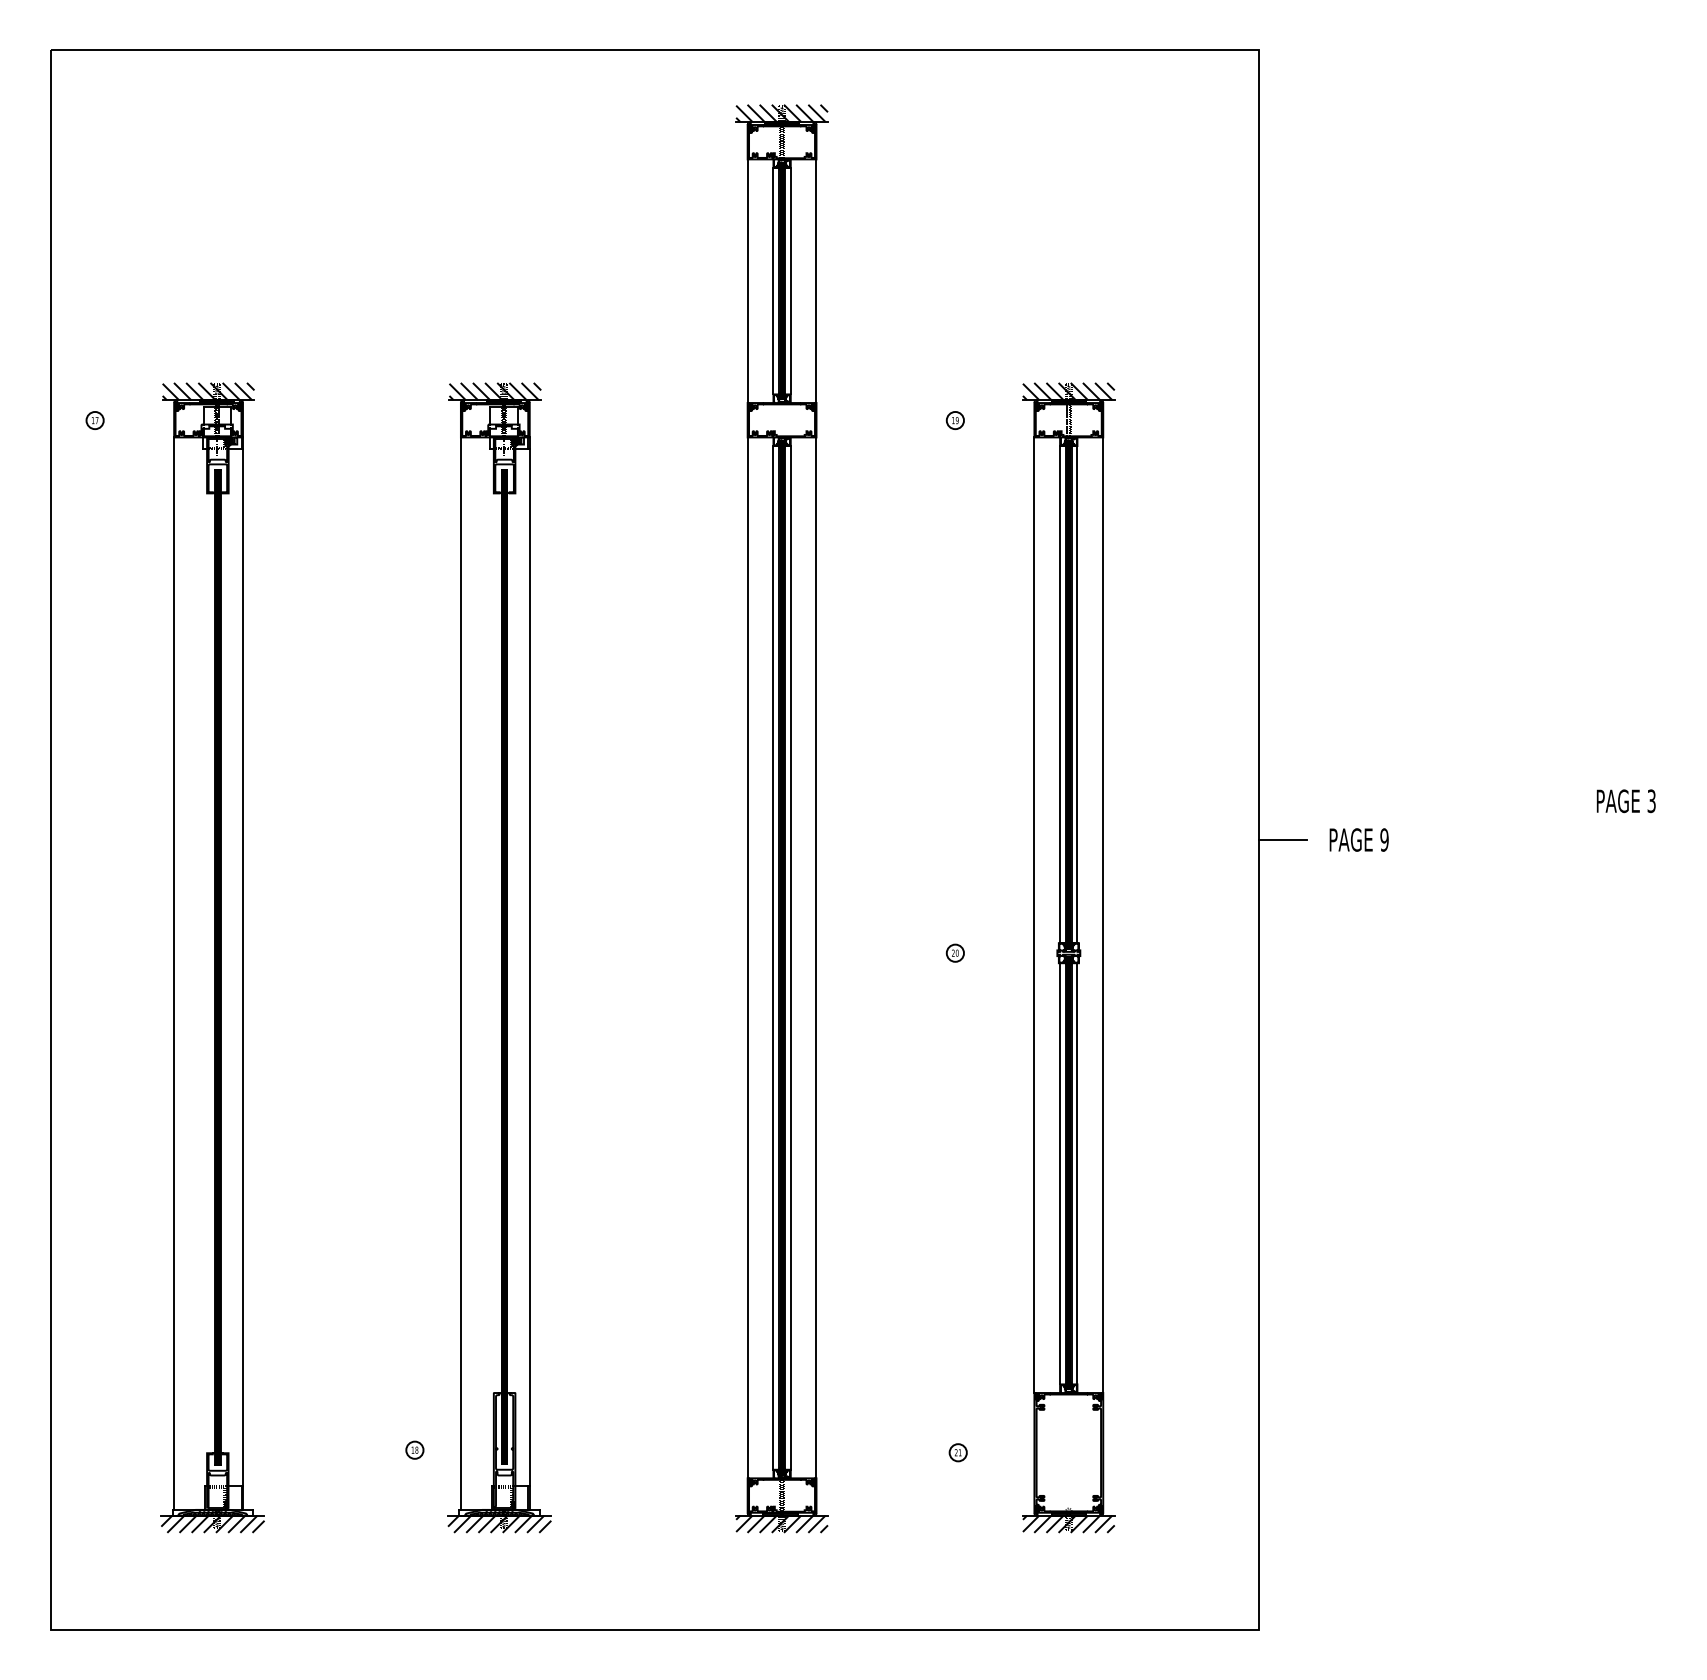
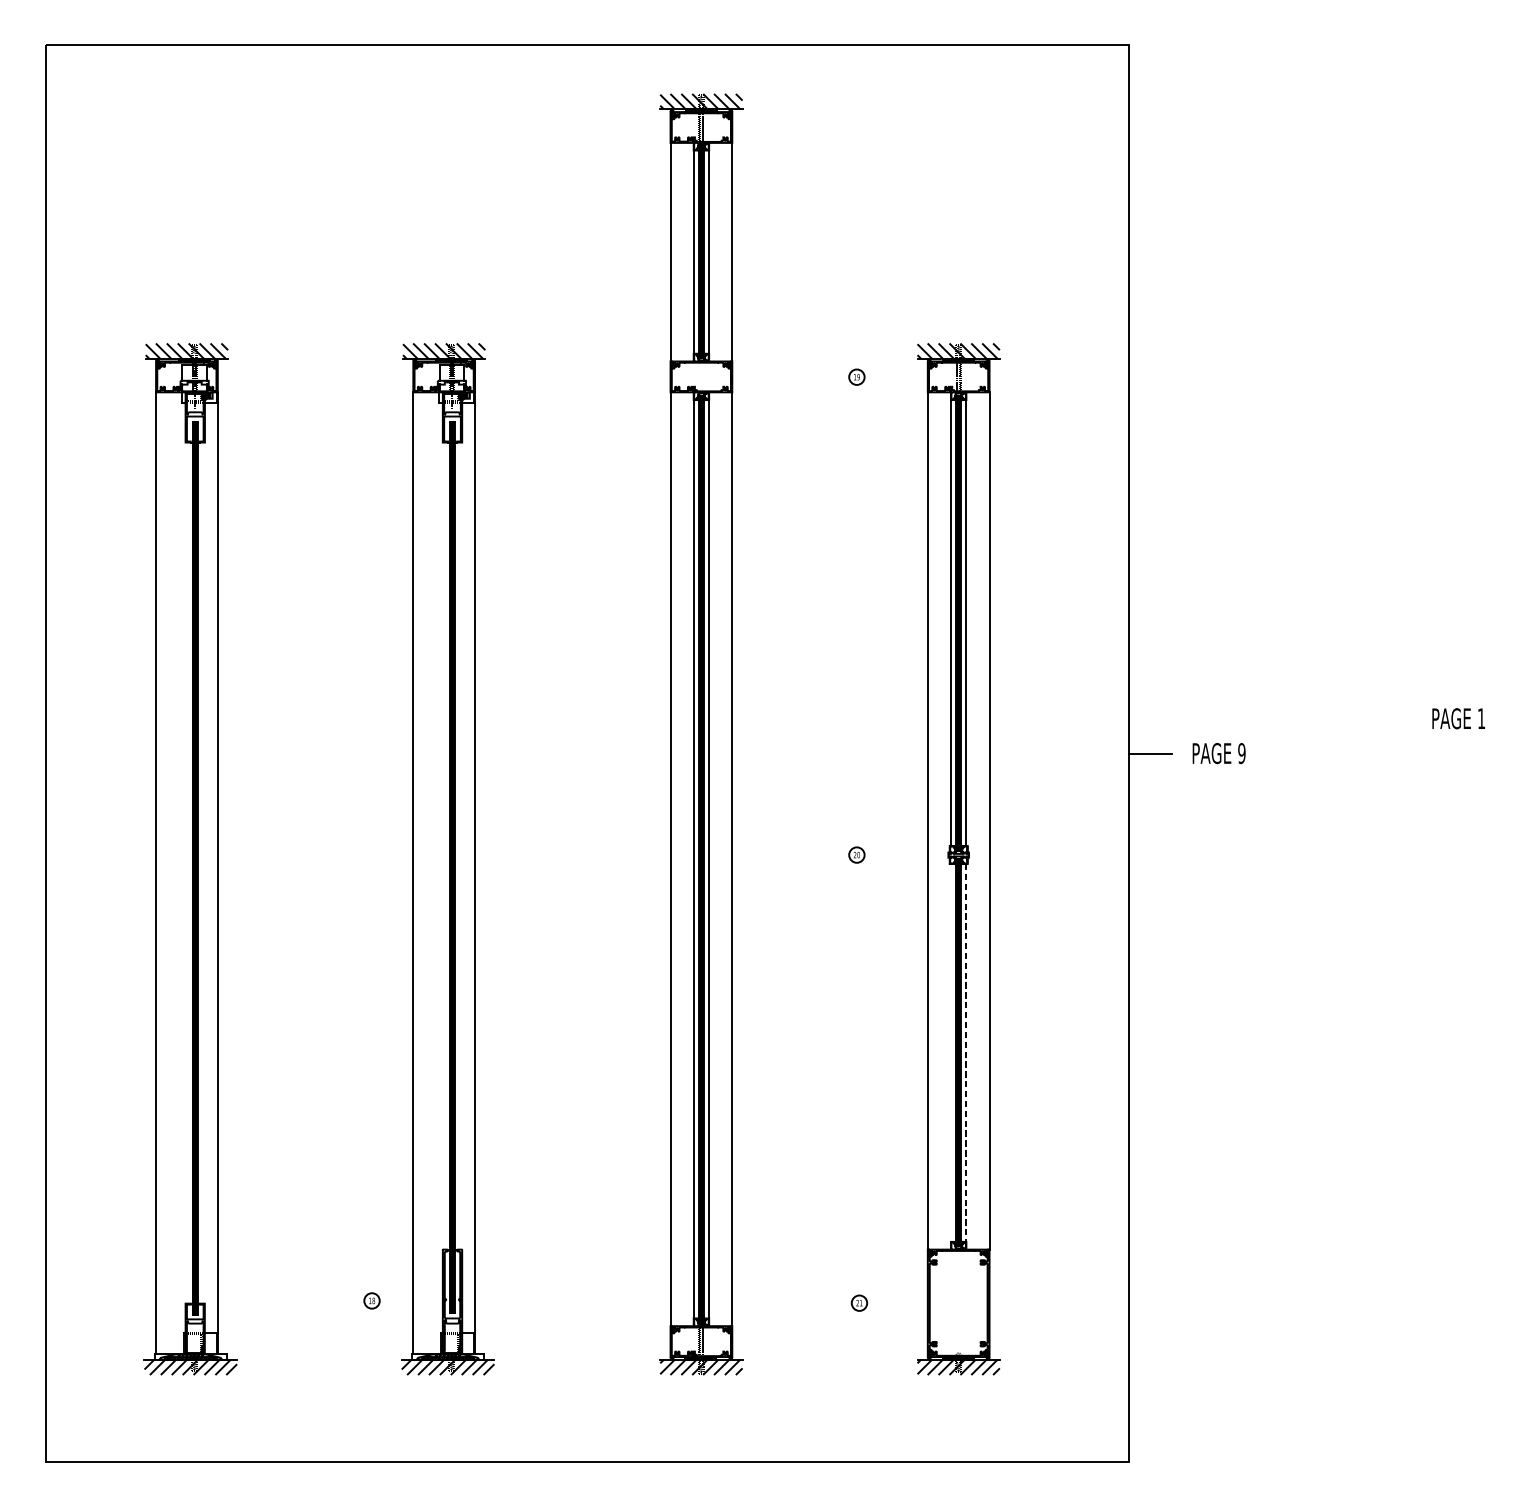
part: (94, 420) -> (84, 377), removed
text: (1651, 801) -> (1481, 718), 3 -> 1
line: (1060, 1173) -> (951, 1052), removed
line: (1077, 1173) -> (966, 1052), solid -> dashed

